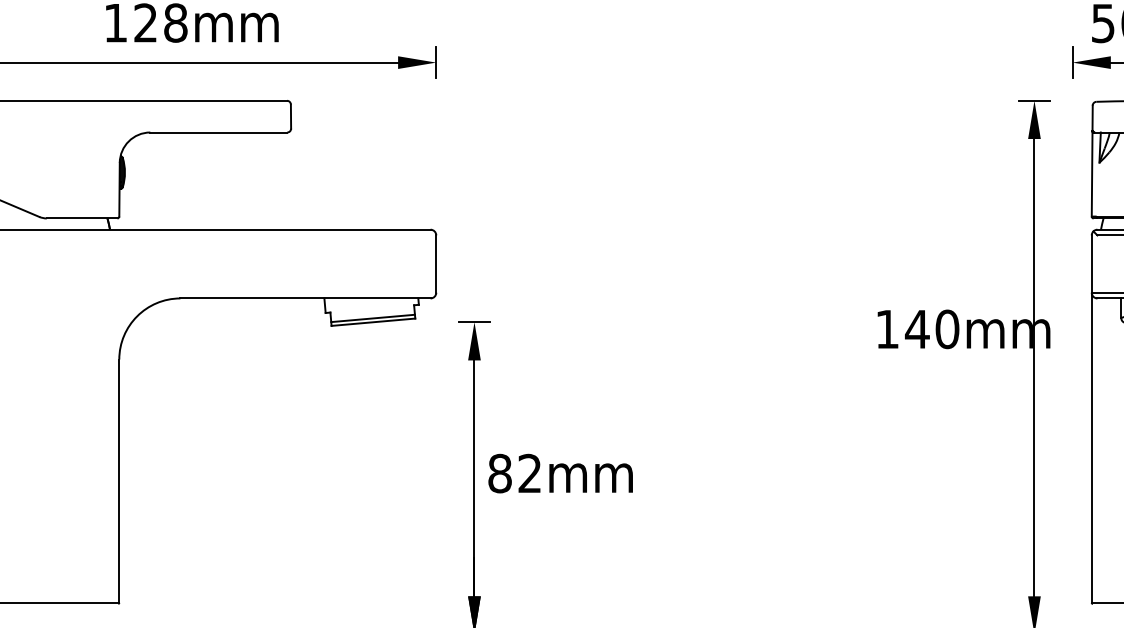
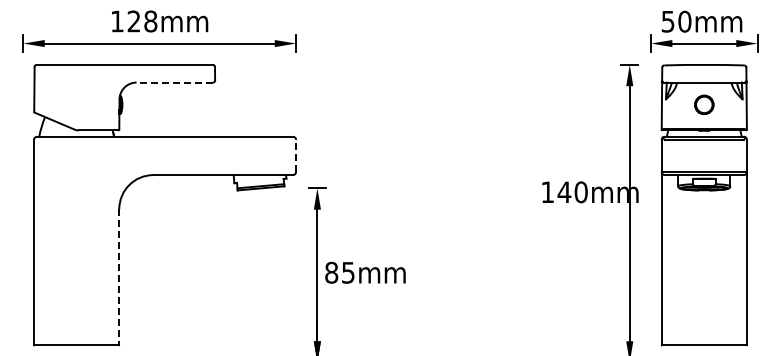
line: (218, 132) -> (174, 82), solid -> dashed
line: (437, 263) -> (296, 155), solid -> dashed
text: (530, 473) -> (348, 272), 82mm -> 85mm
line: (119, 482) -> (119, 277), solid -> dashed

